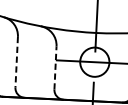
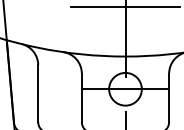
line: (16, 63) -> (38, 94), dashed -> solid
line: (55, 67) -> (81, 97), dashed -> solid

